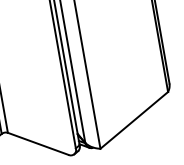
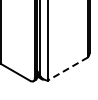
line: (133, 121) -> (67, 69), solid -> dashed

